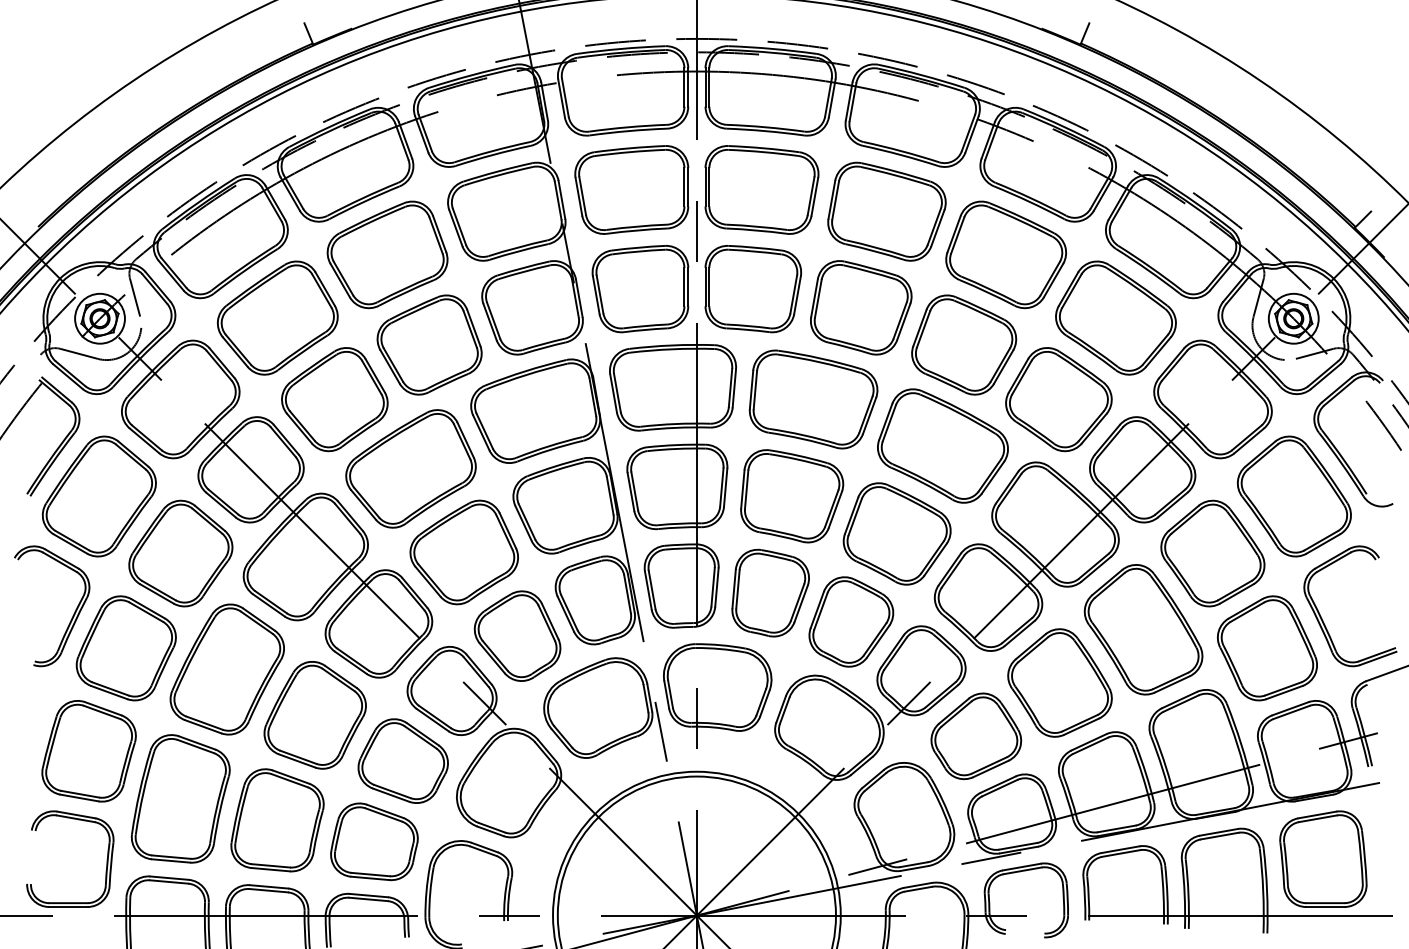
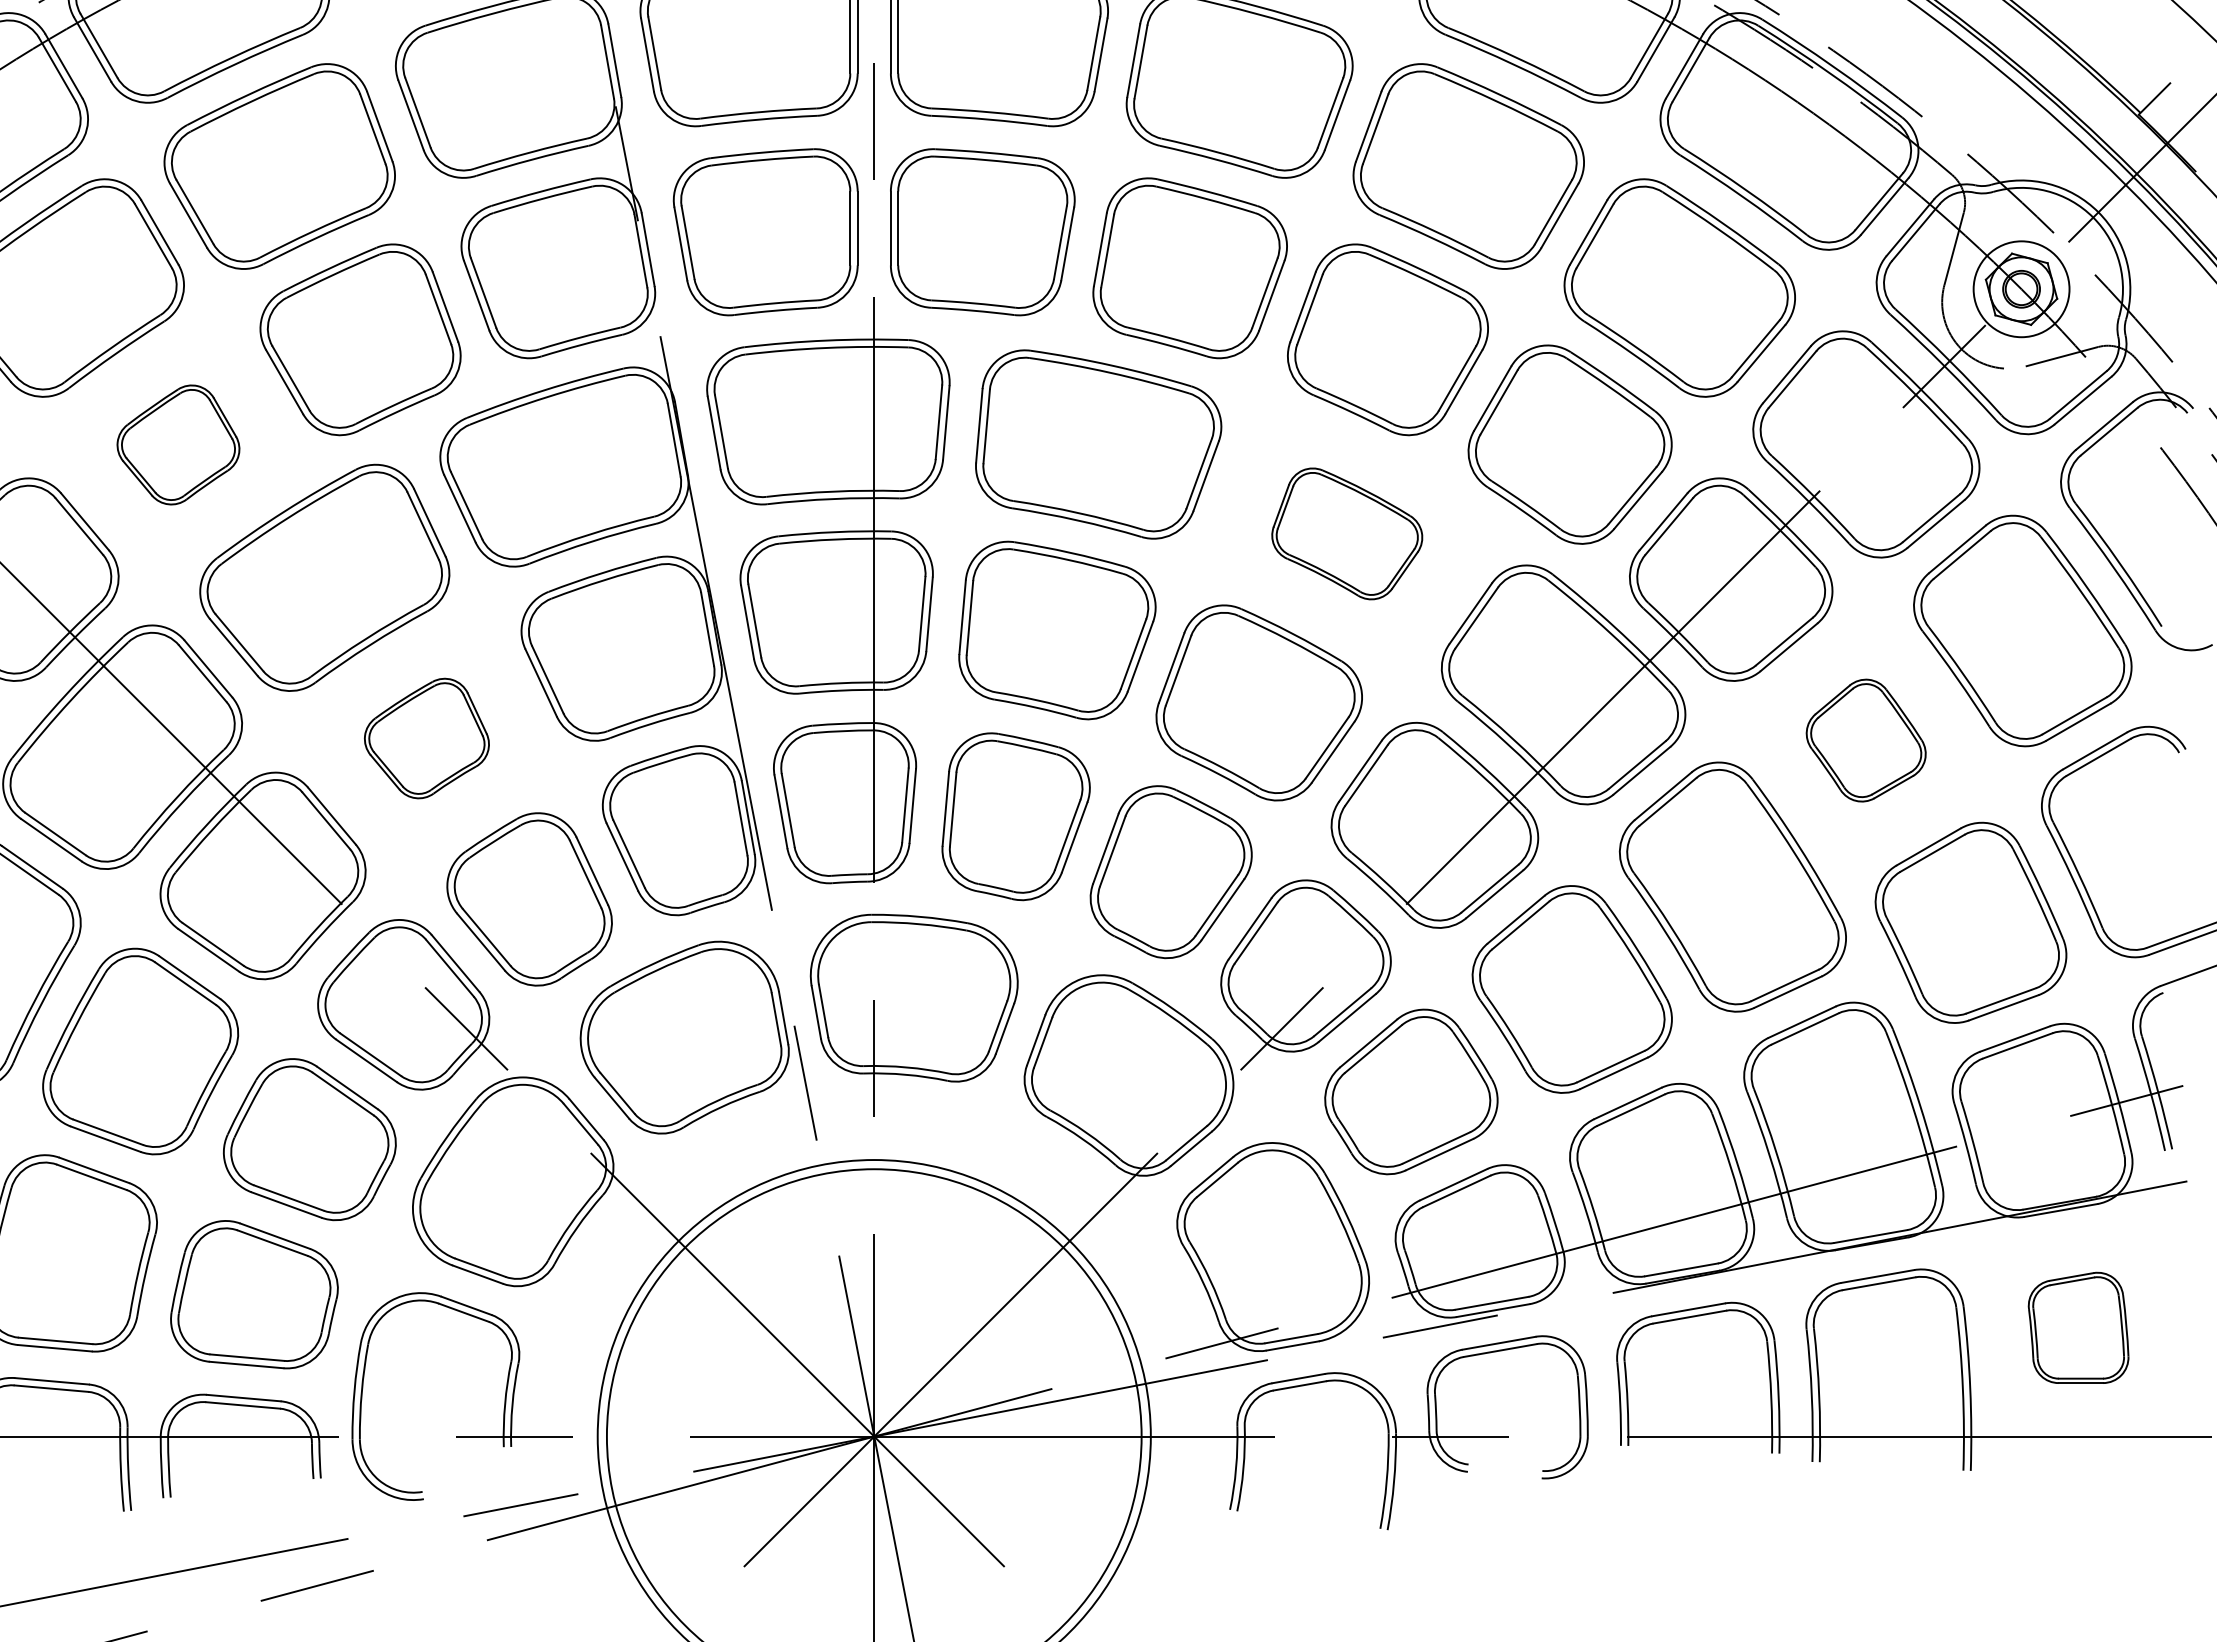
part: (334, 399) -> (177, 444), size x0.6
part: (942, 445) -> (1346, 532), size x0.6
part: (463, 552) -> (425, 738), size x0.6
part: (1212, 553) -> (1865, 740), size x0.6
part: (1323, 858) -> (2078, 1326), size x0.6

